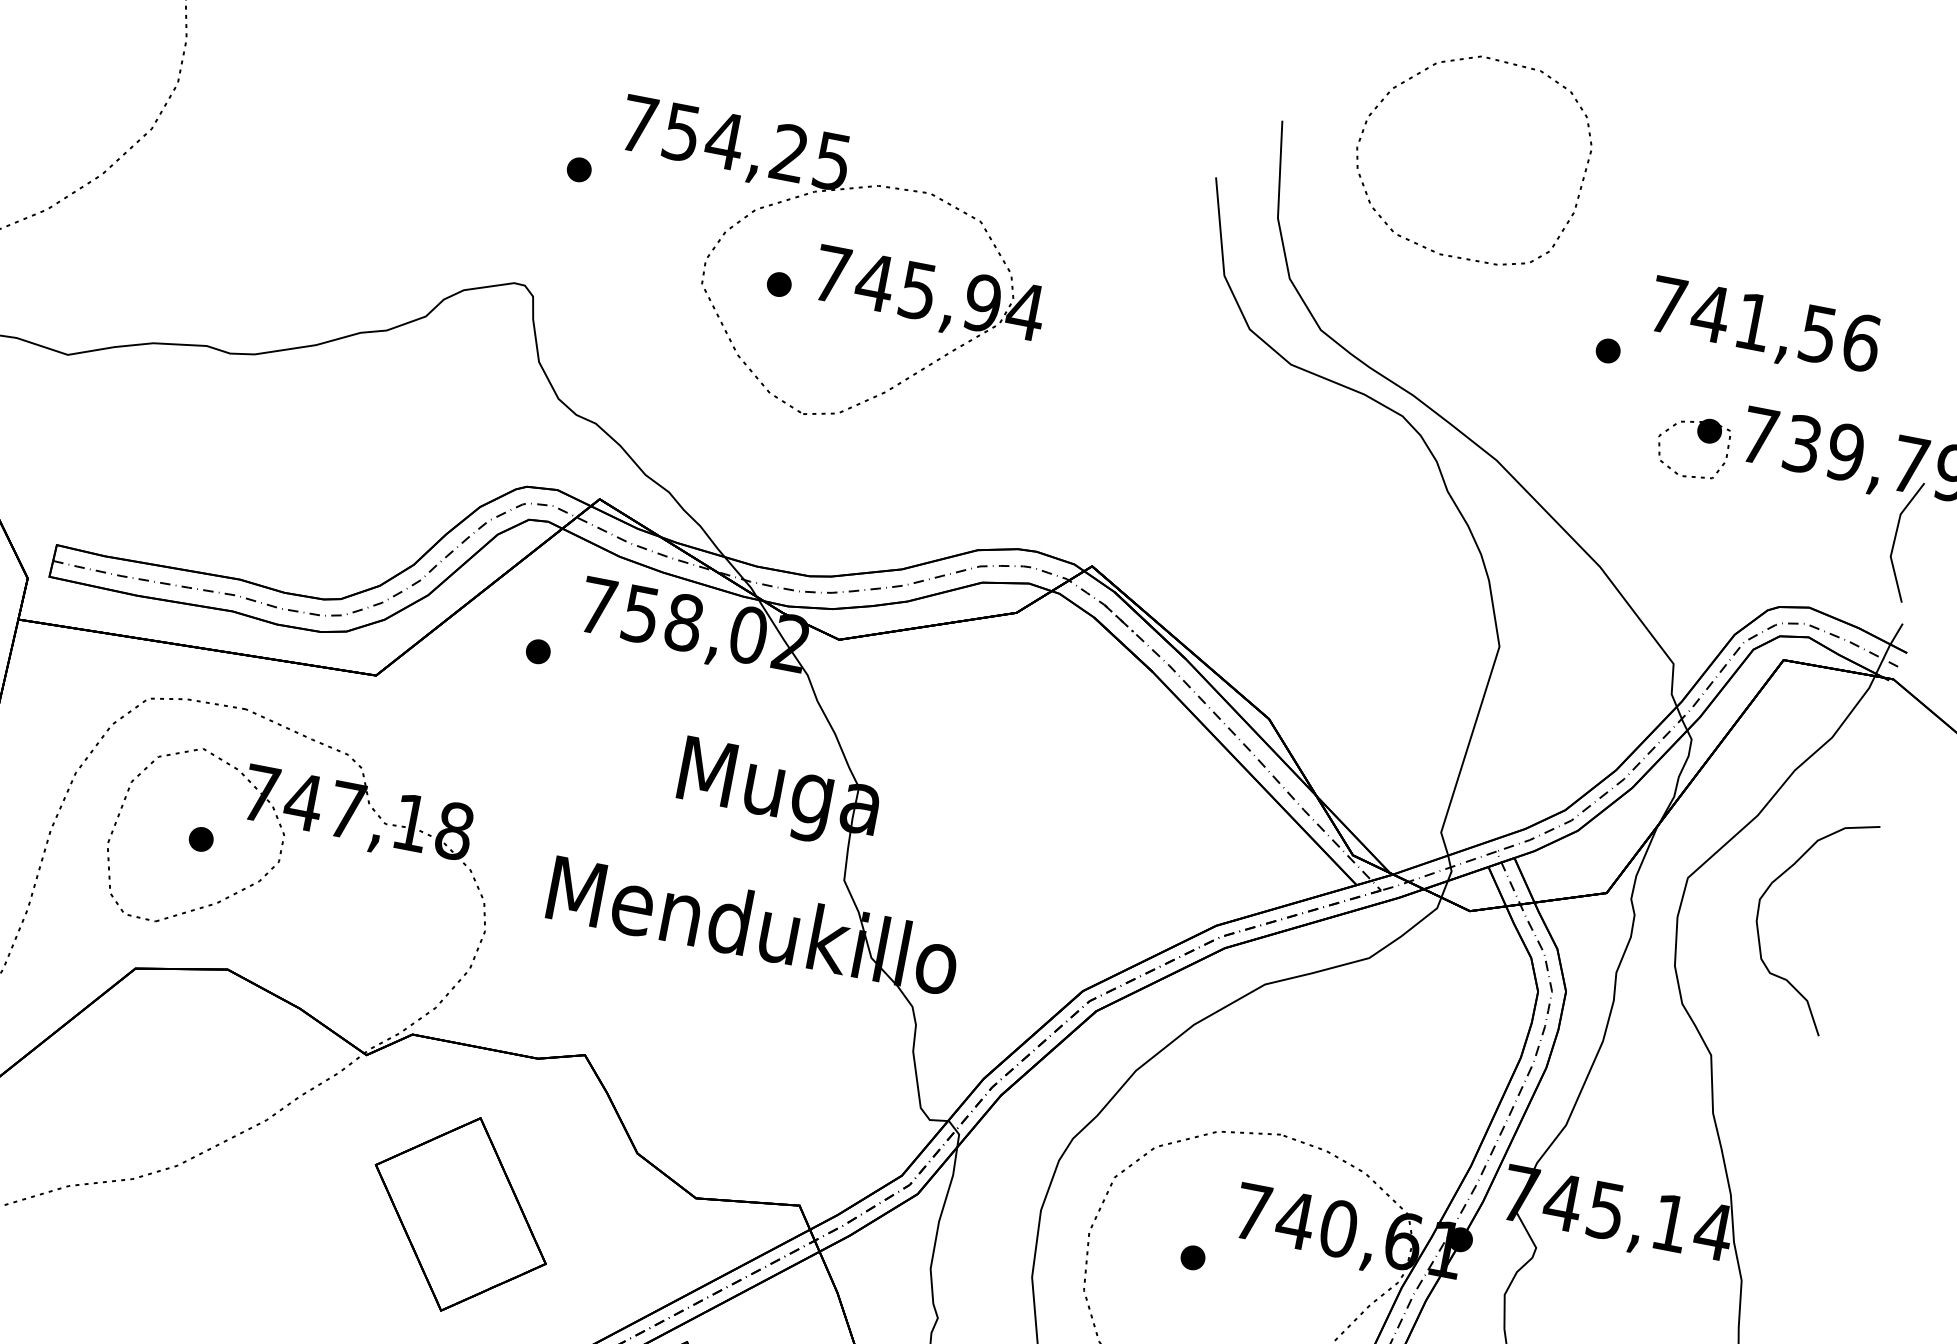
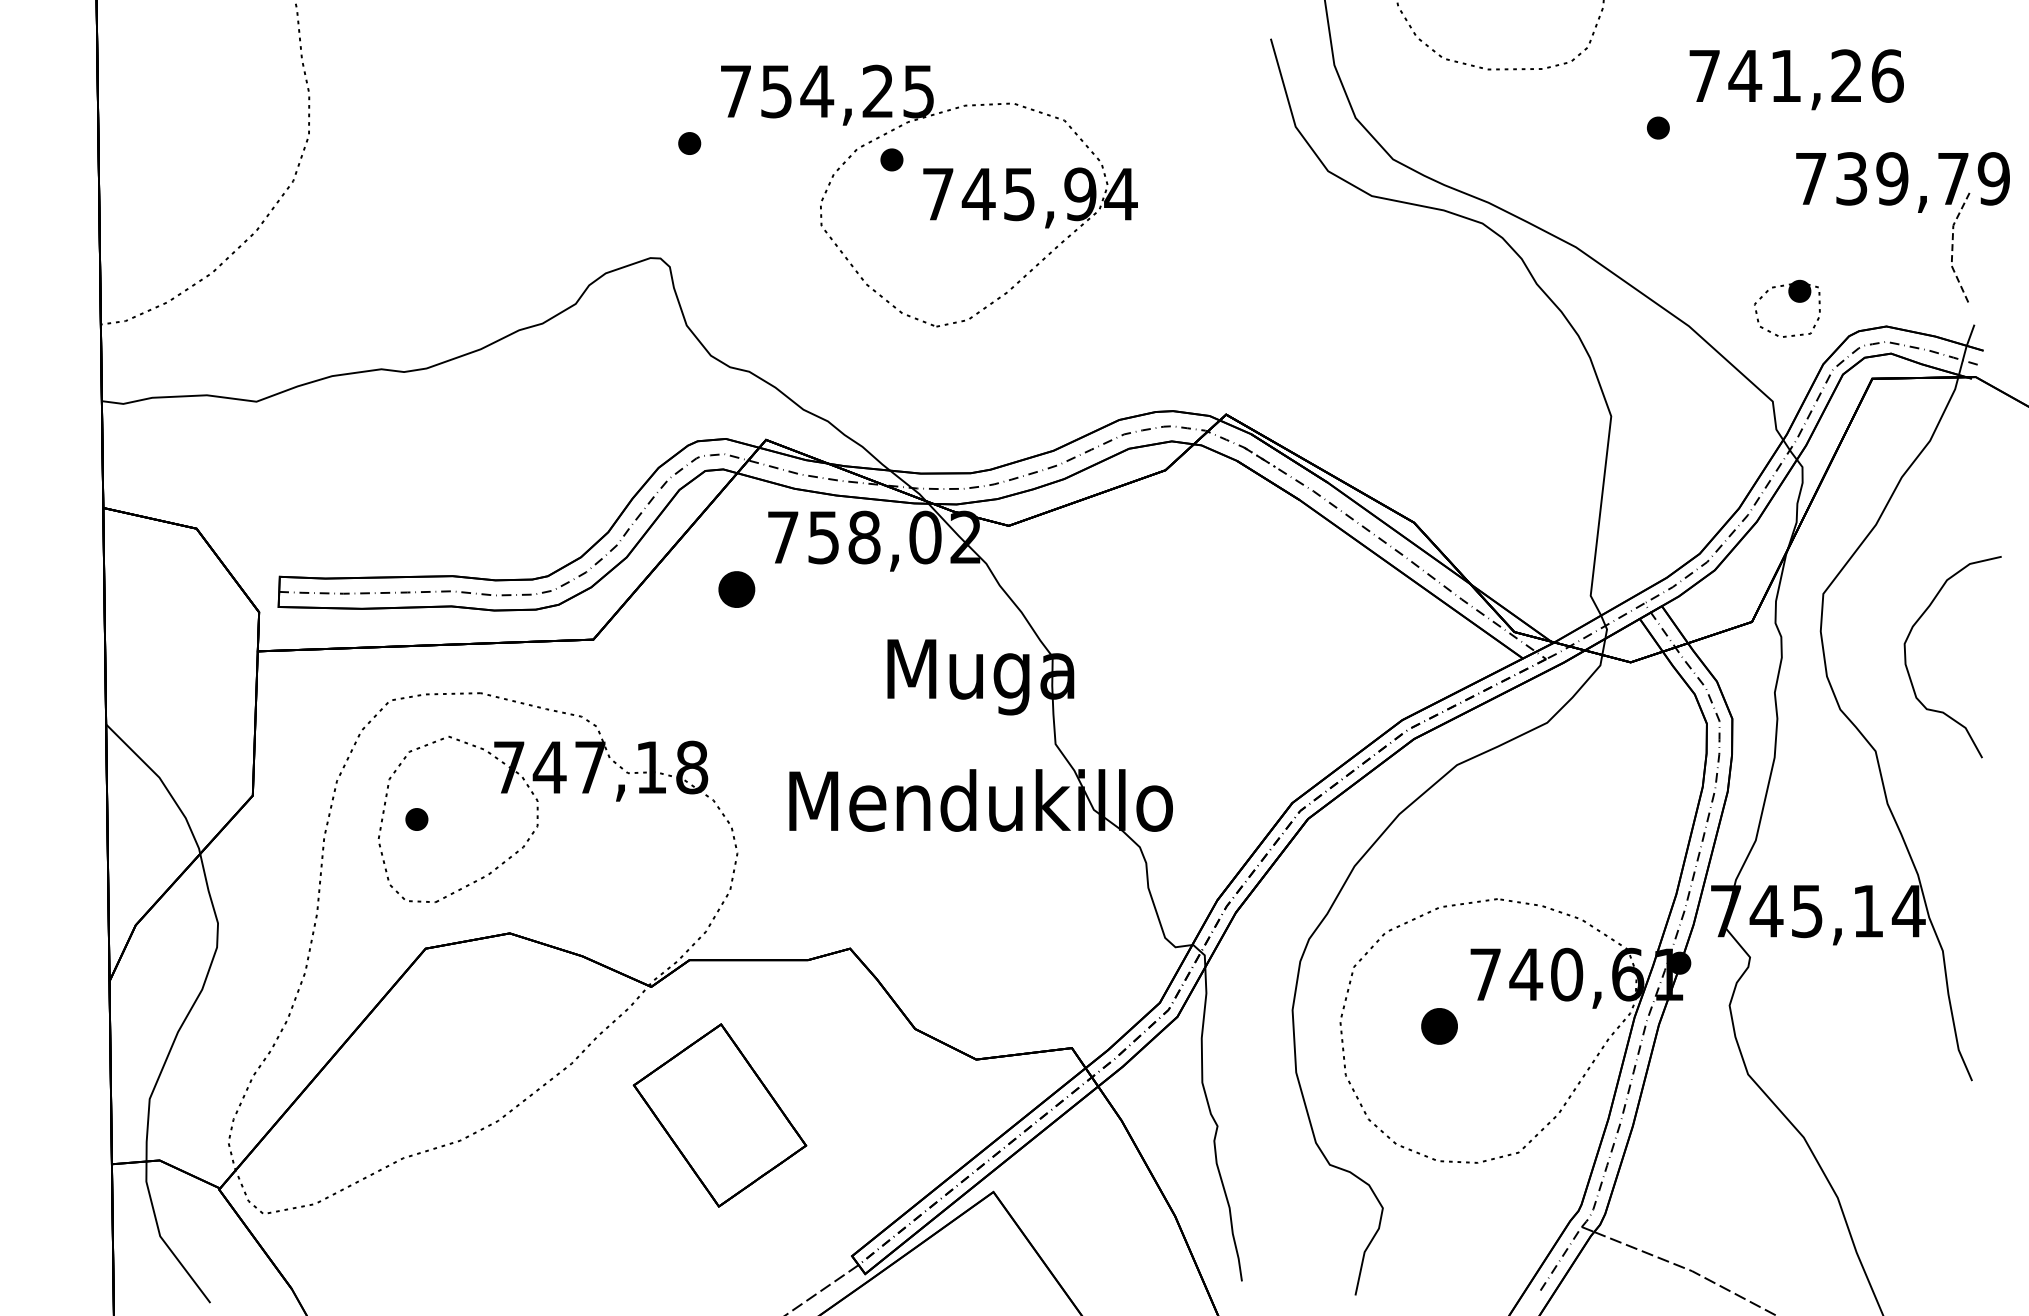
part: (778, 284) -> (891, 159), moved
text: (1818, 333) -> (1846, 75), 741,56 -> 741,26
part: (1700, 439) -> (1792, 300), moved
line: (1894, 539) -> (1952, 249), solid -> dashed
part: (537, 651) -> (736, 589), size x1.6
part: (200, 839) -> (416, 819), moved
curve: (1759, 930) -> (1909, 672), moved
part: (460, 1214) -> (719, 1115), moved
part: (1192, 1257) -> (1438, 1026), size x1.6

